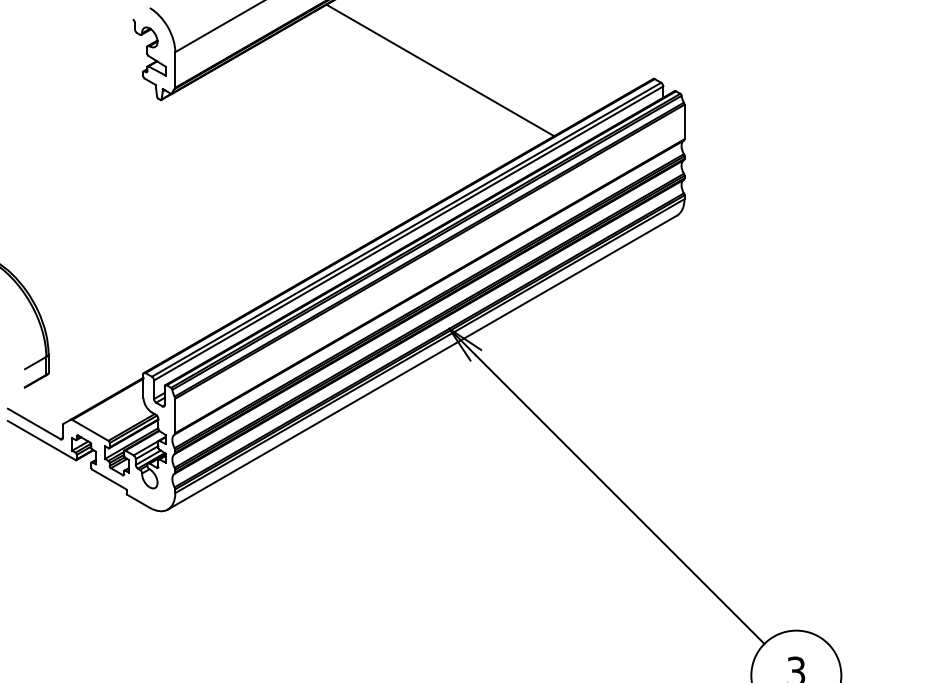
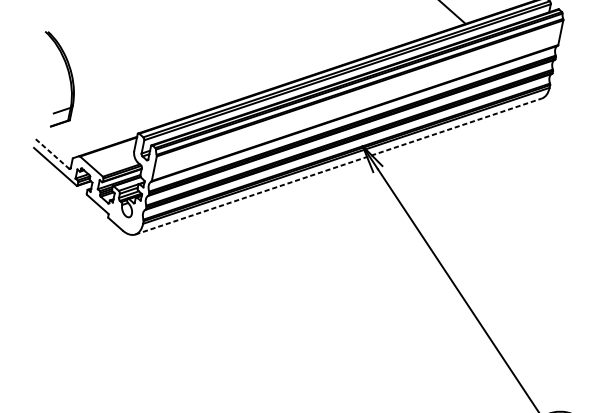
line: (422, 362) -> (338, 166), solid -> dashed
line: (34, 423) -> (52, 153), solid -> dashed

